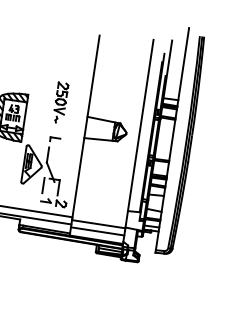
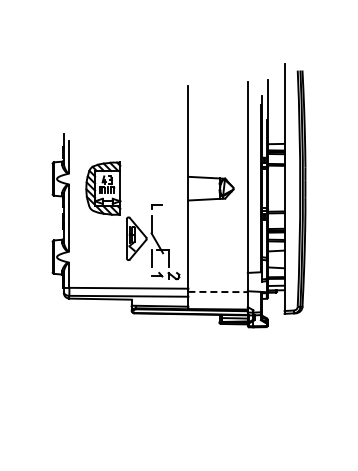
part: (60, 103) -> (156, 166), removed
line: (99, 224) -> (218, 292), solid -> dashed
line: (97, 230) -> (217, 299), removed

